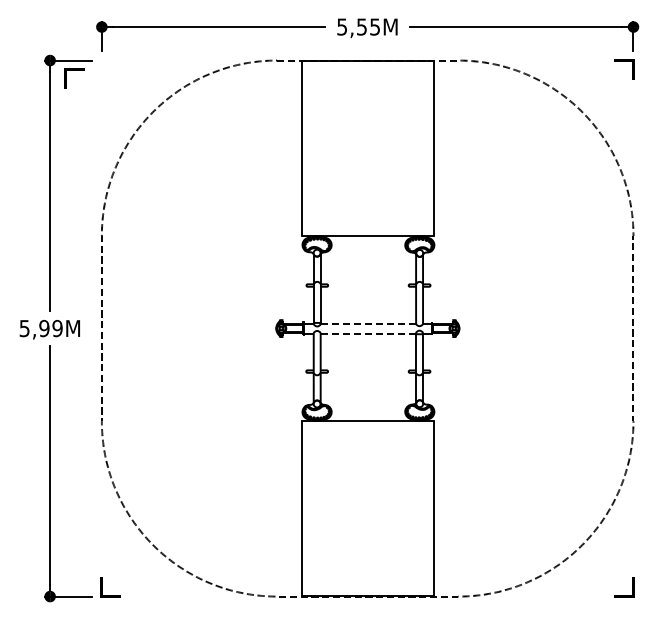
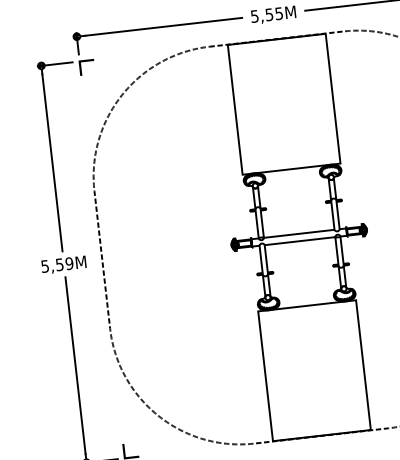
part: (74, 70) -> (86, 61), moved
line: (368, 323) -> (299, 233), dashed -> solid
text: (44, 328) -> (59, 264), 5,99M -> 5,59M
line: (368, 333) -> (300, 241), dashed -> solid

